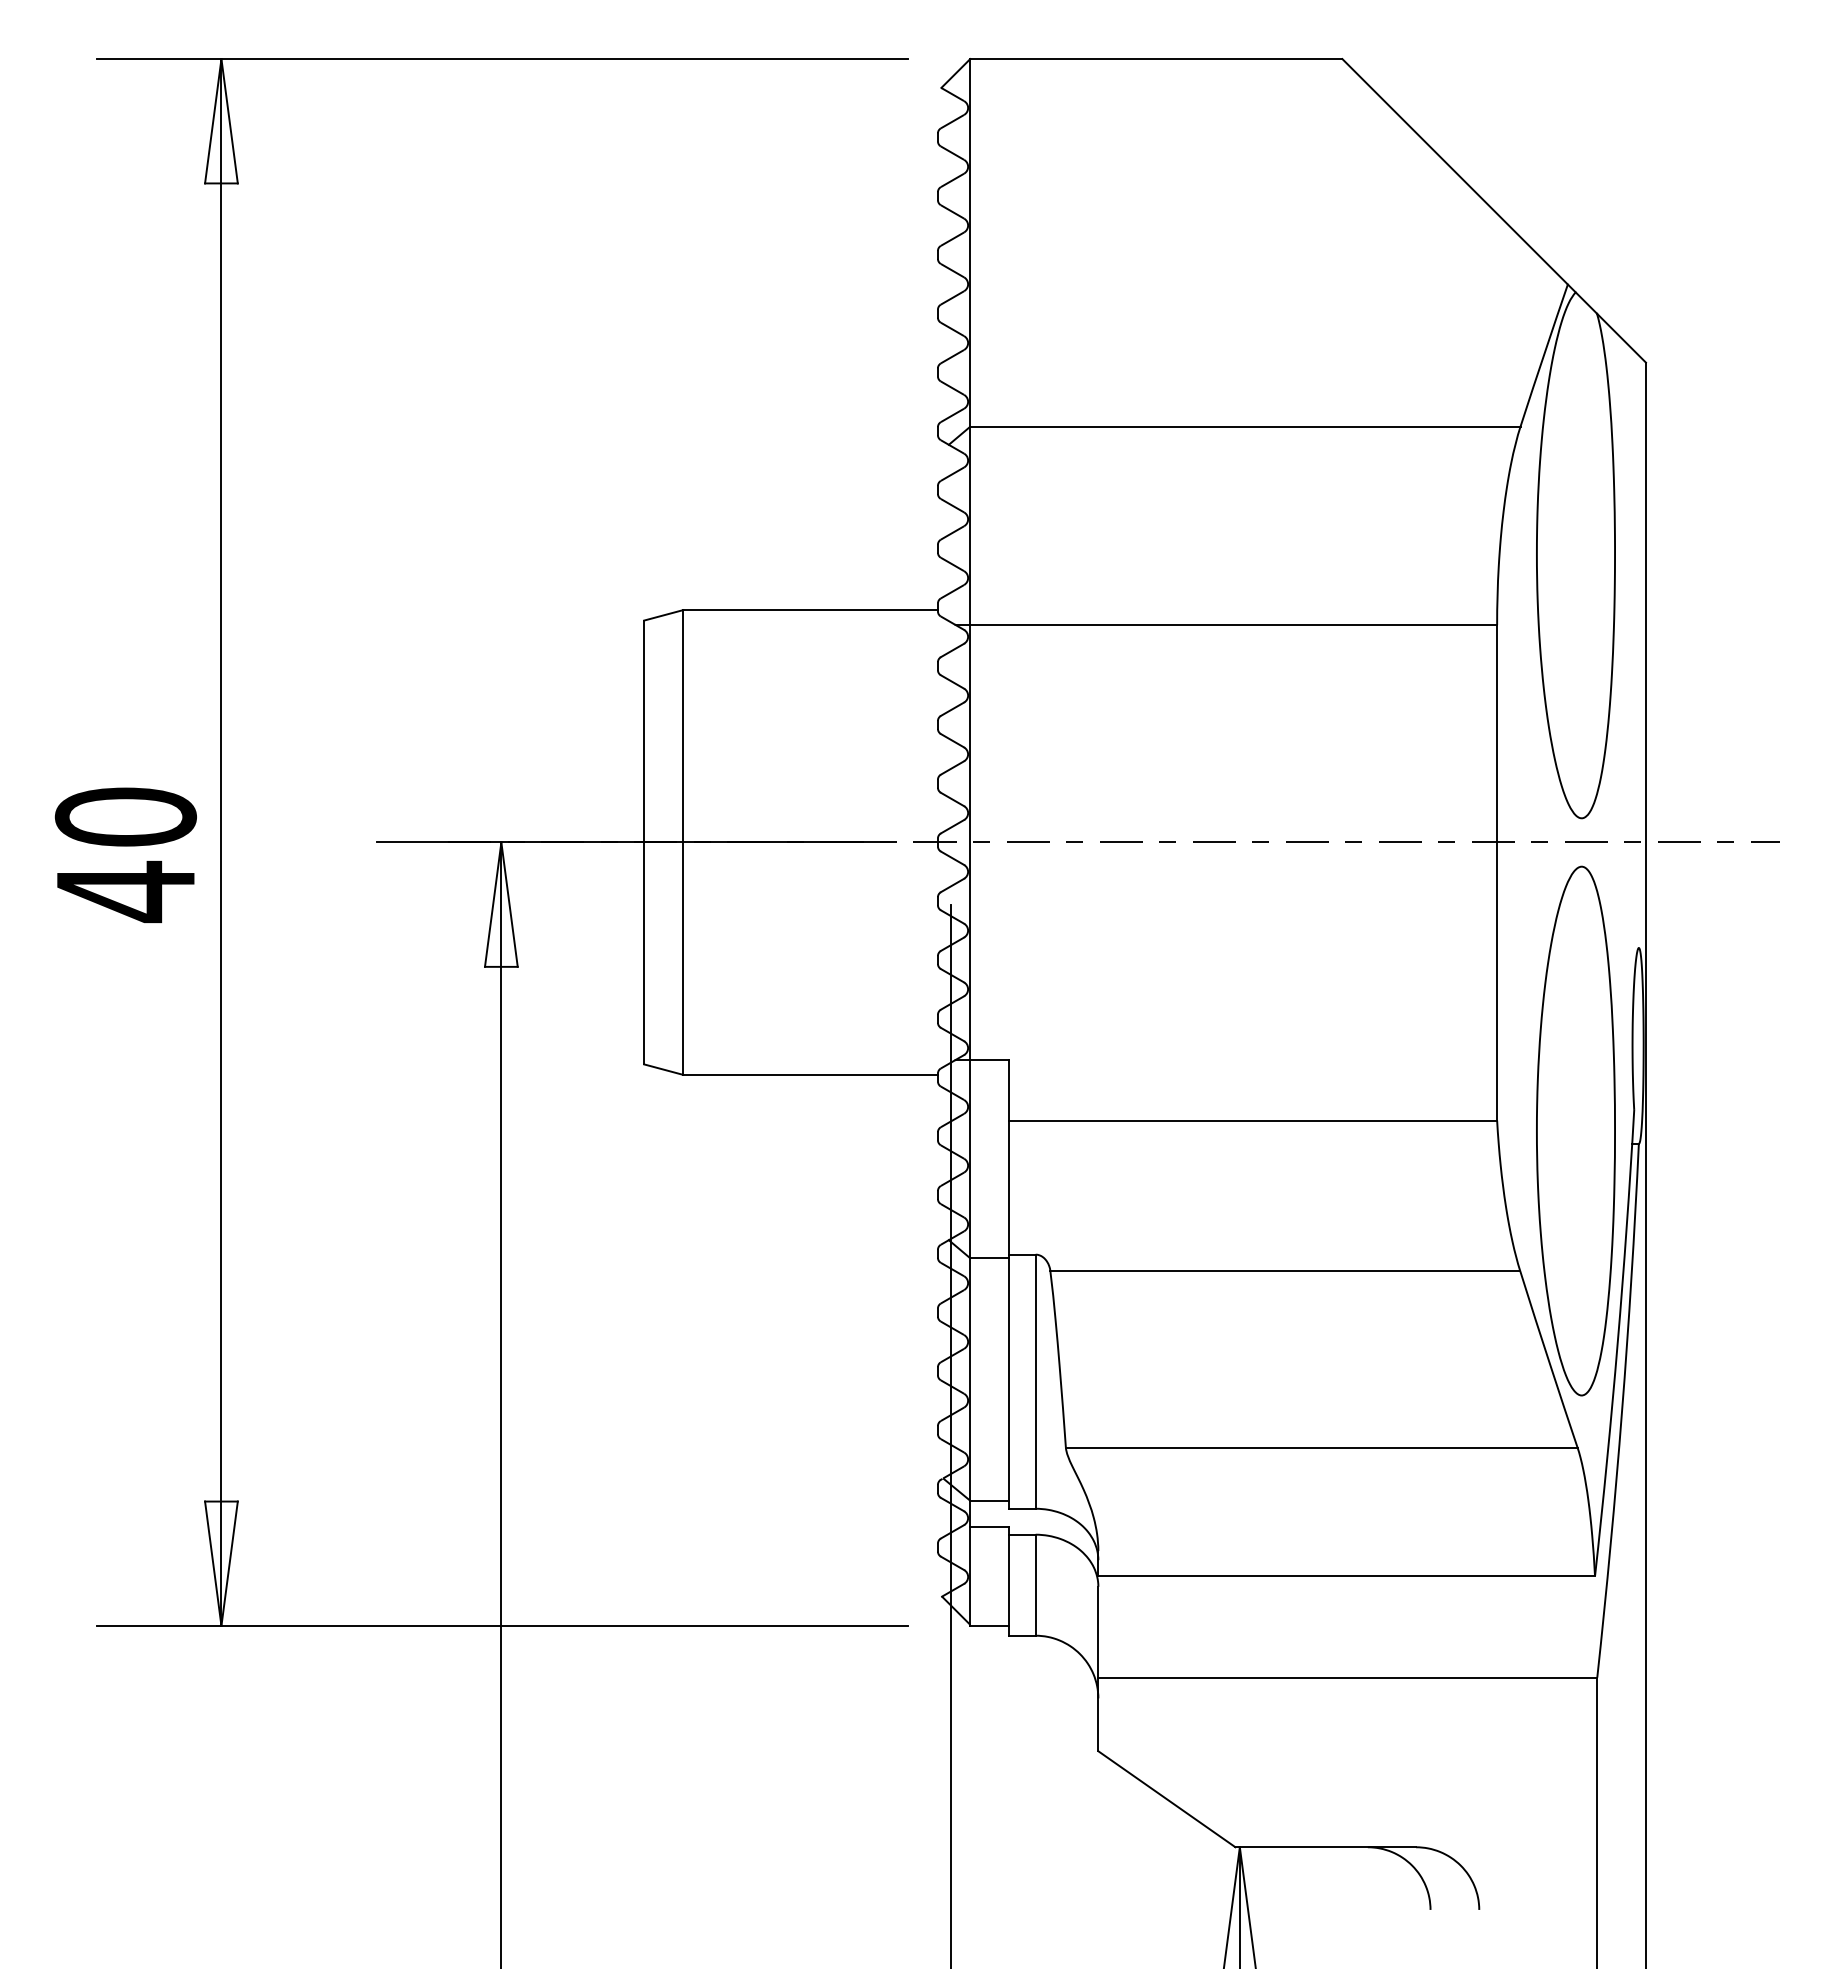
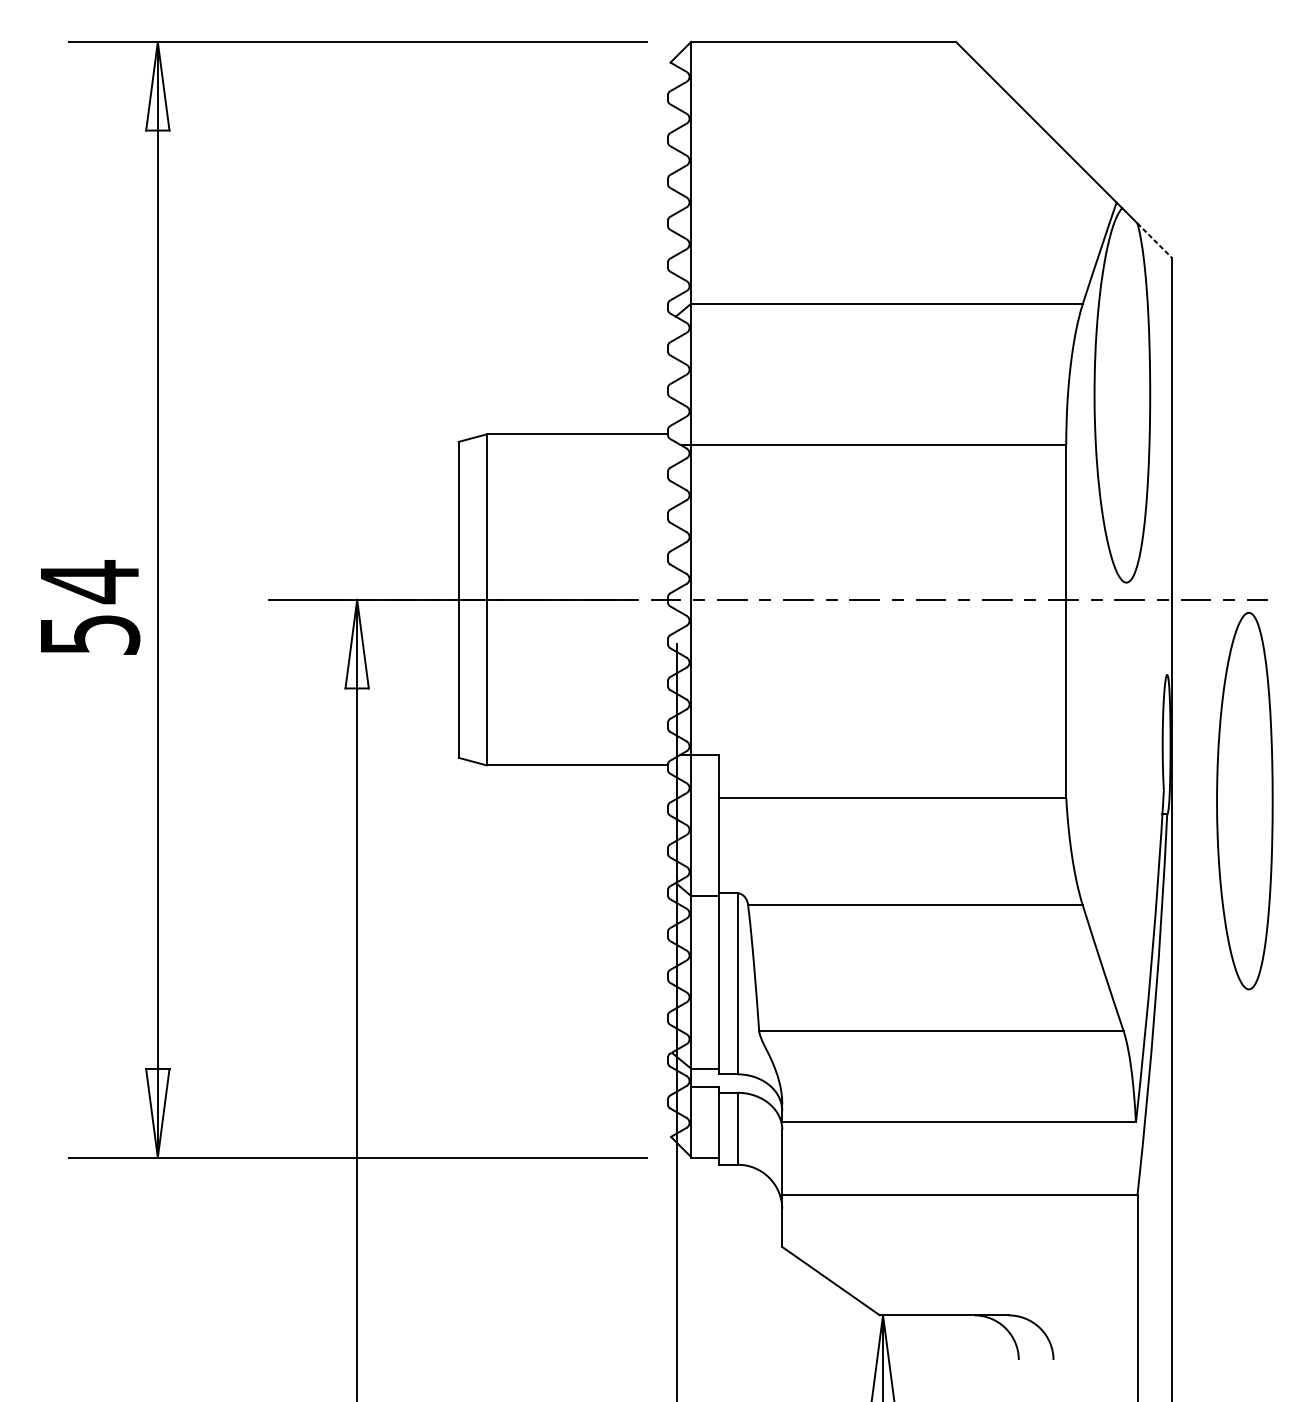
line: (1621, 338) -> (1154, 240), solid -> dashed
text: (125, 854) -> (89, 608), 40 -> 54
part: (1575, 1130) -> (1244, 800), moved

